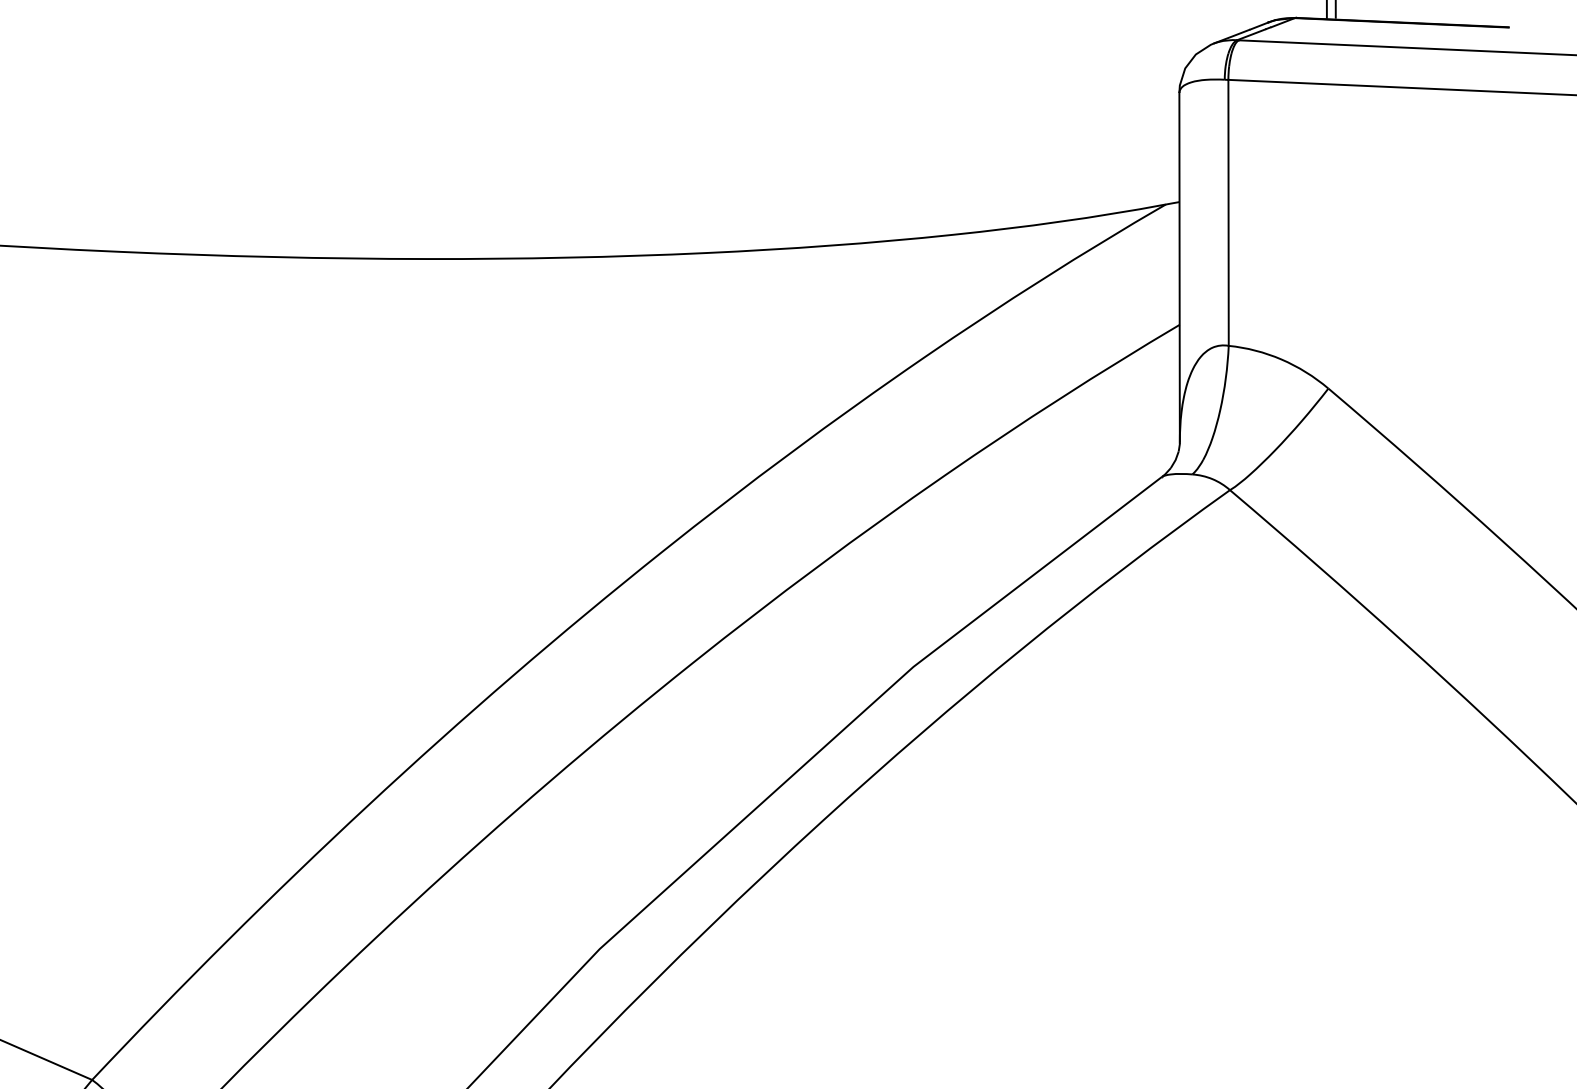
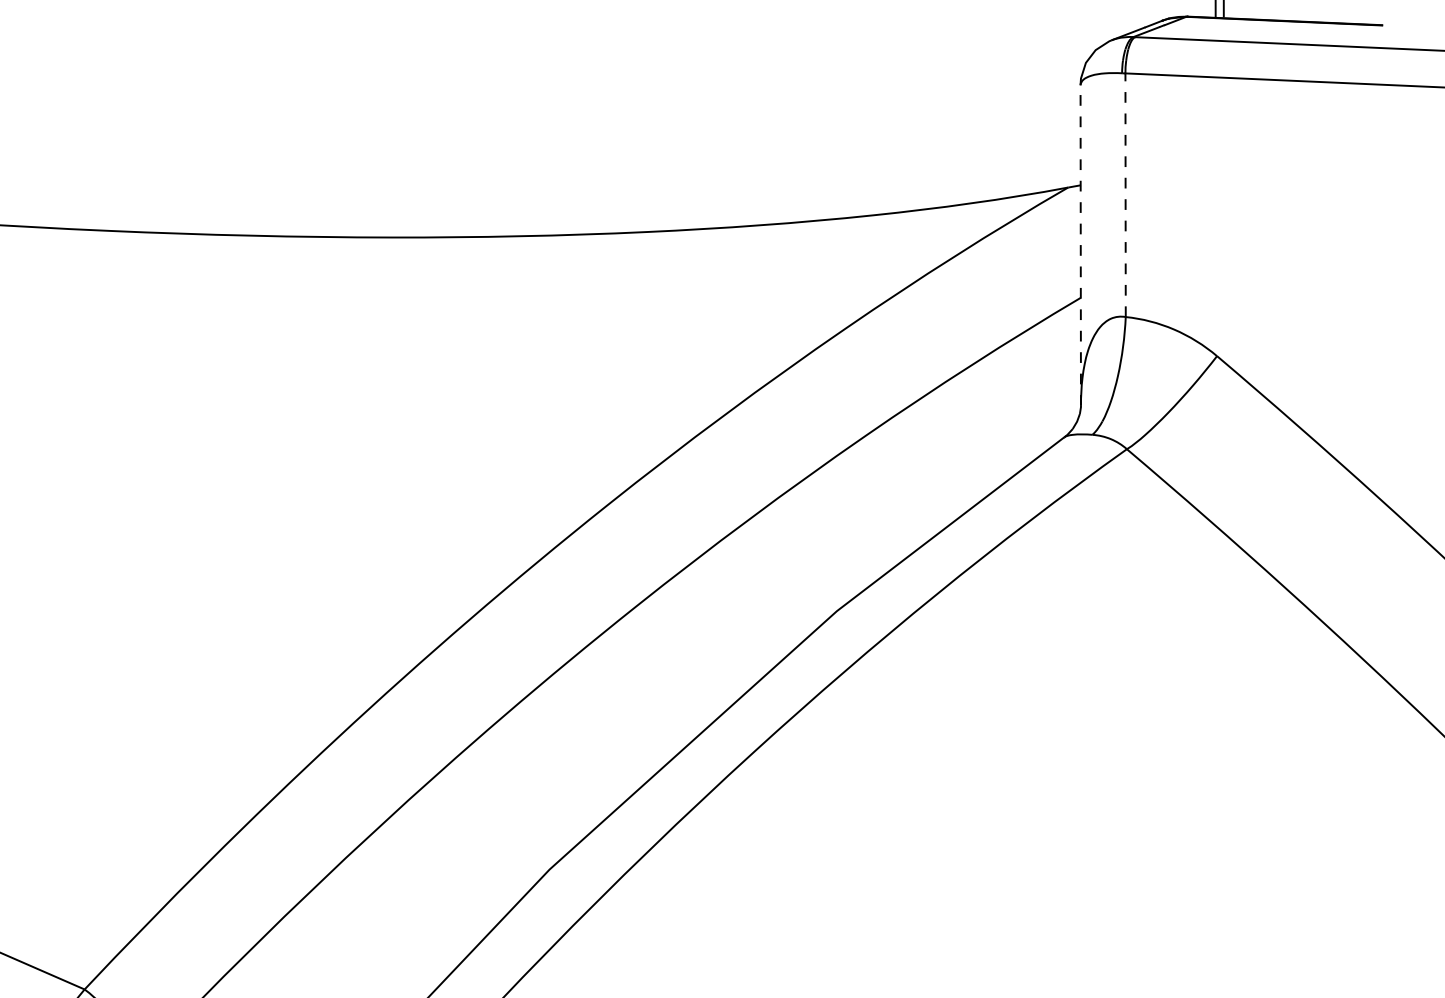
line: (1228, 212) -> (1125, 194), solid -> dashed
line: (1179, 267) -> (1080, 245), solid -> dashed

